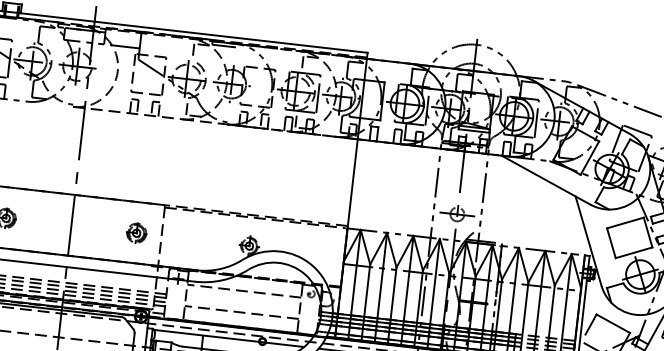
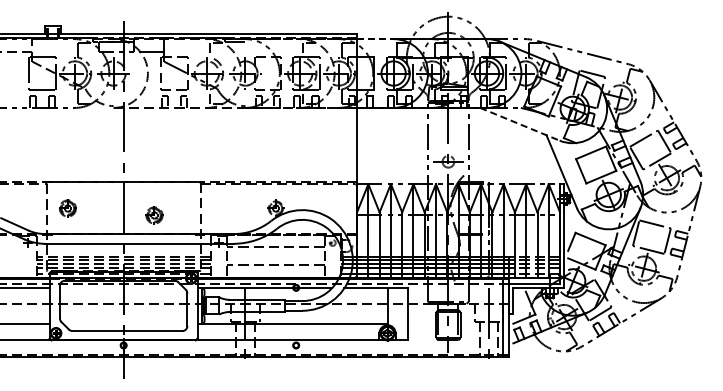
line: (388, 61) -> (375, 39), solid -> dashed
line: (545, 180) -> (519, 124), solid -> dashed
part: (136, 233) -> (154, 215), moved

